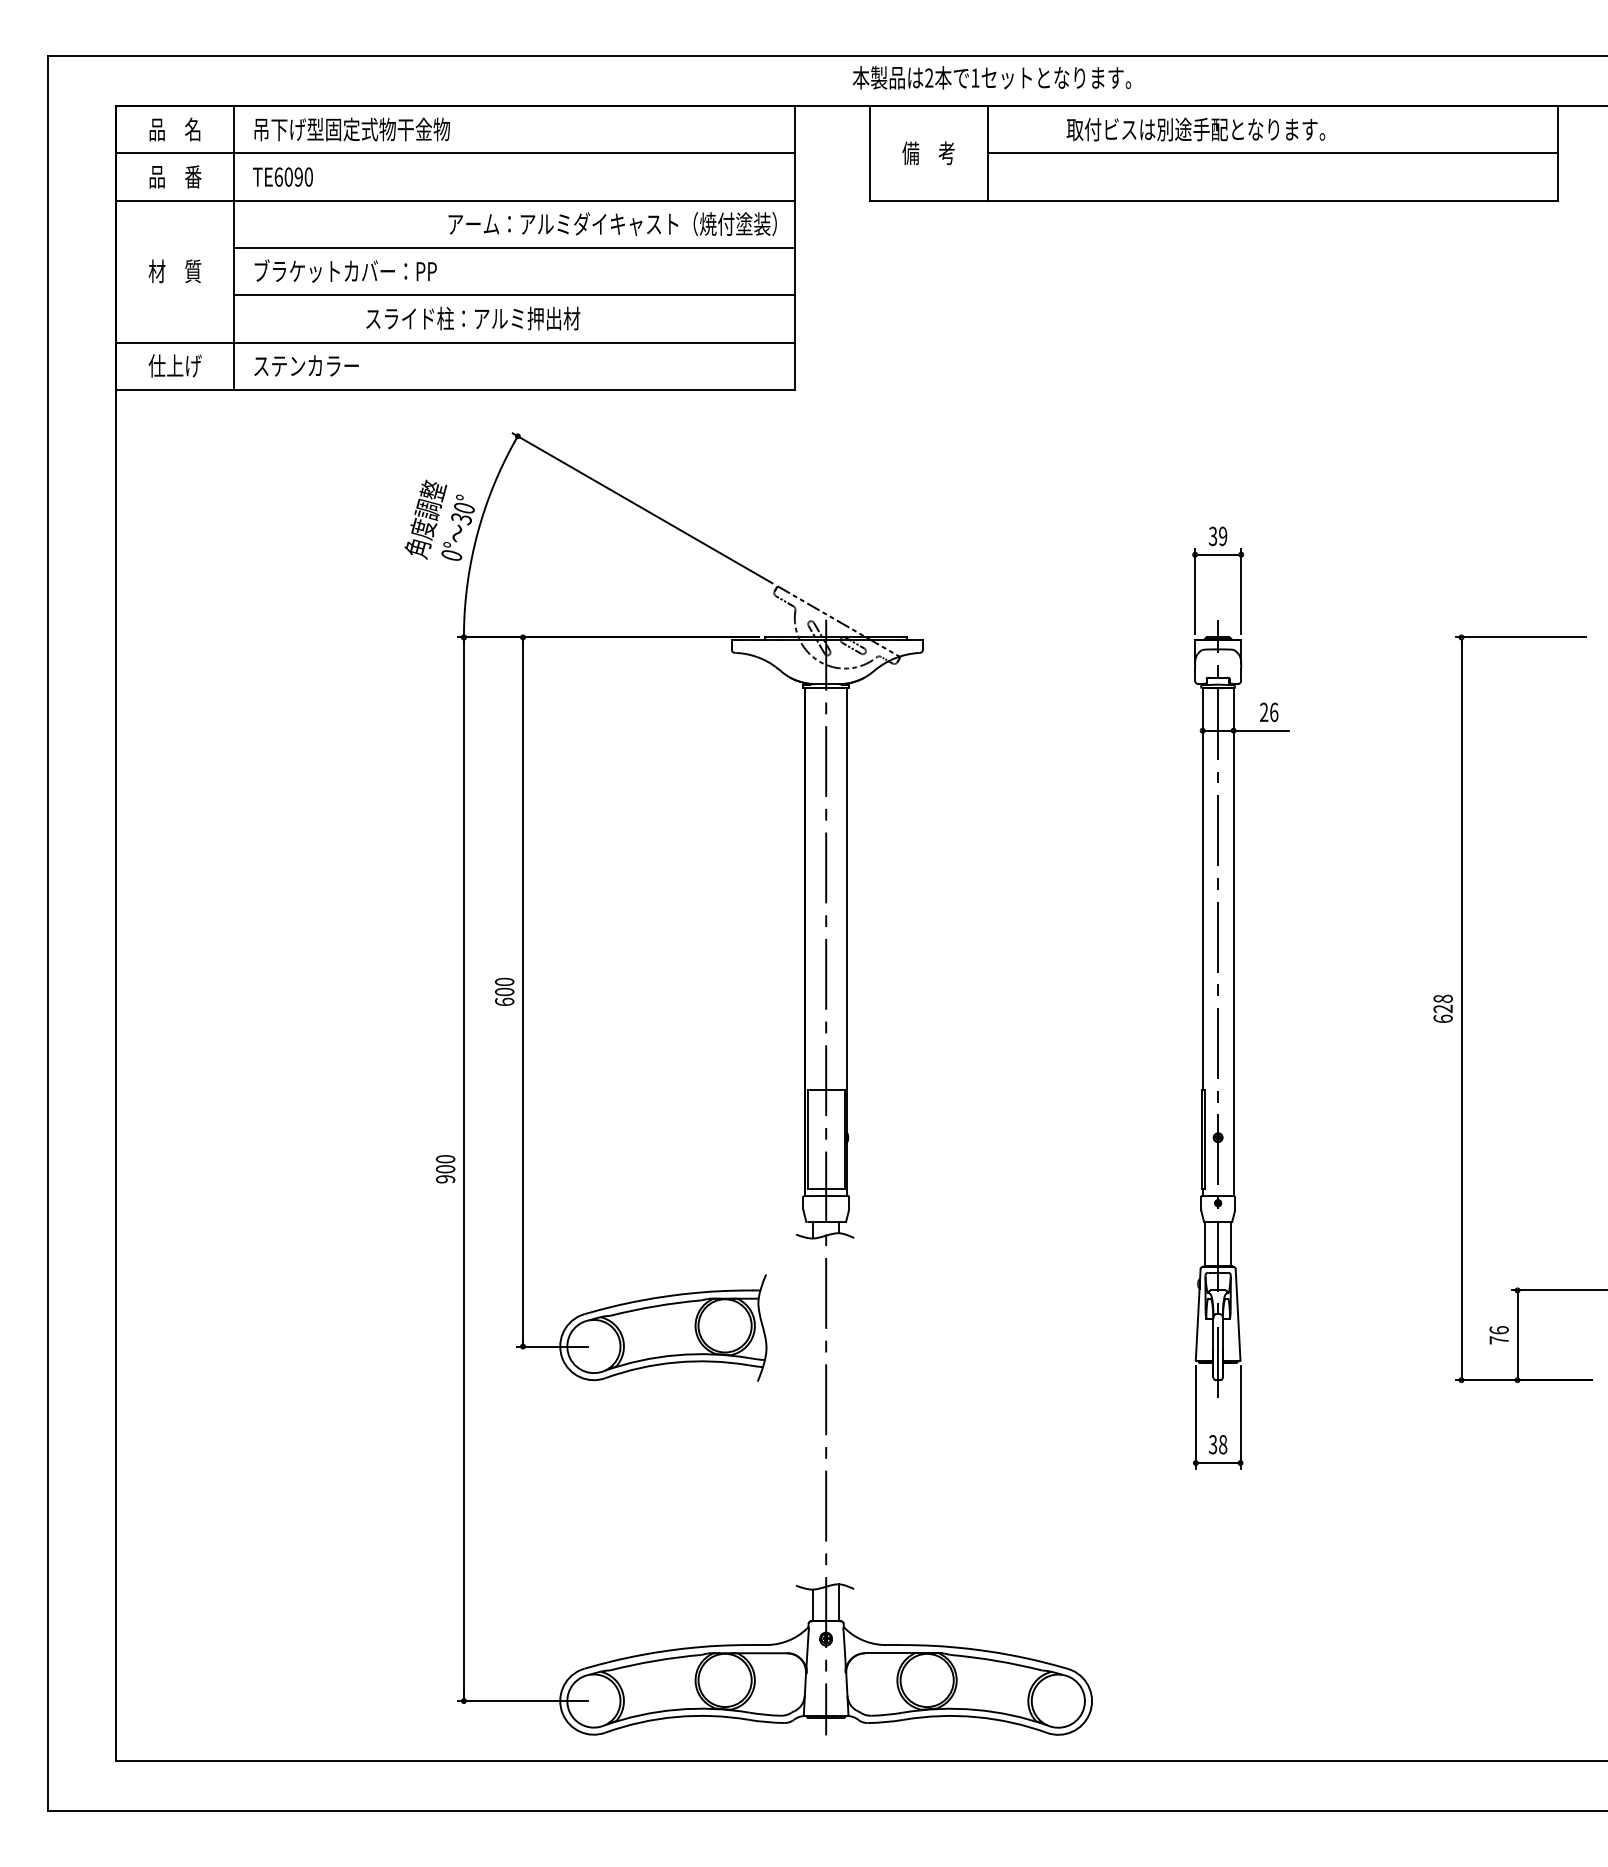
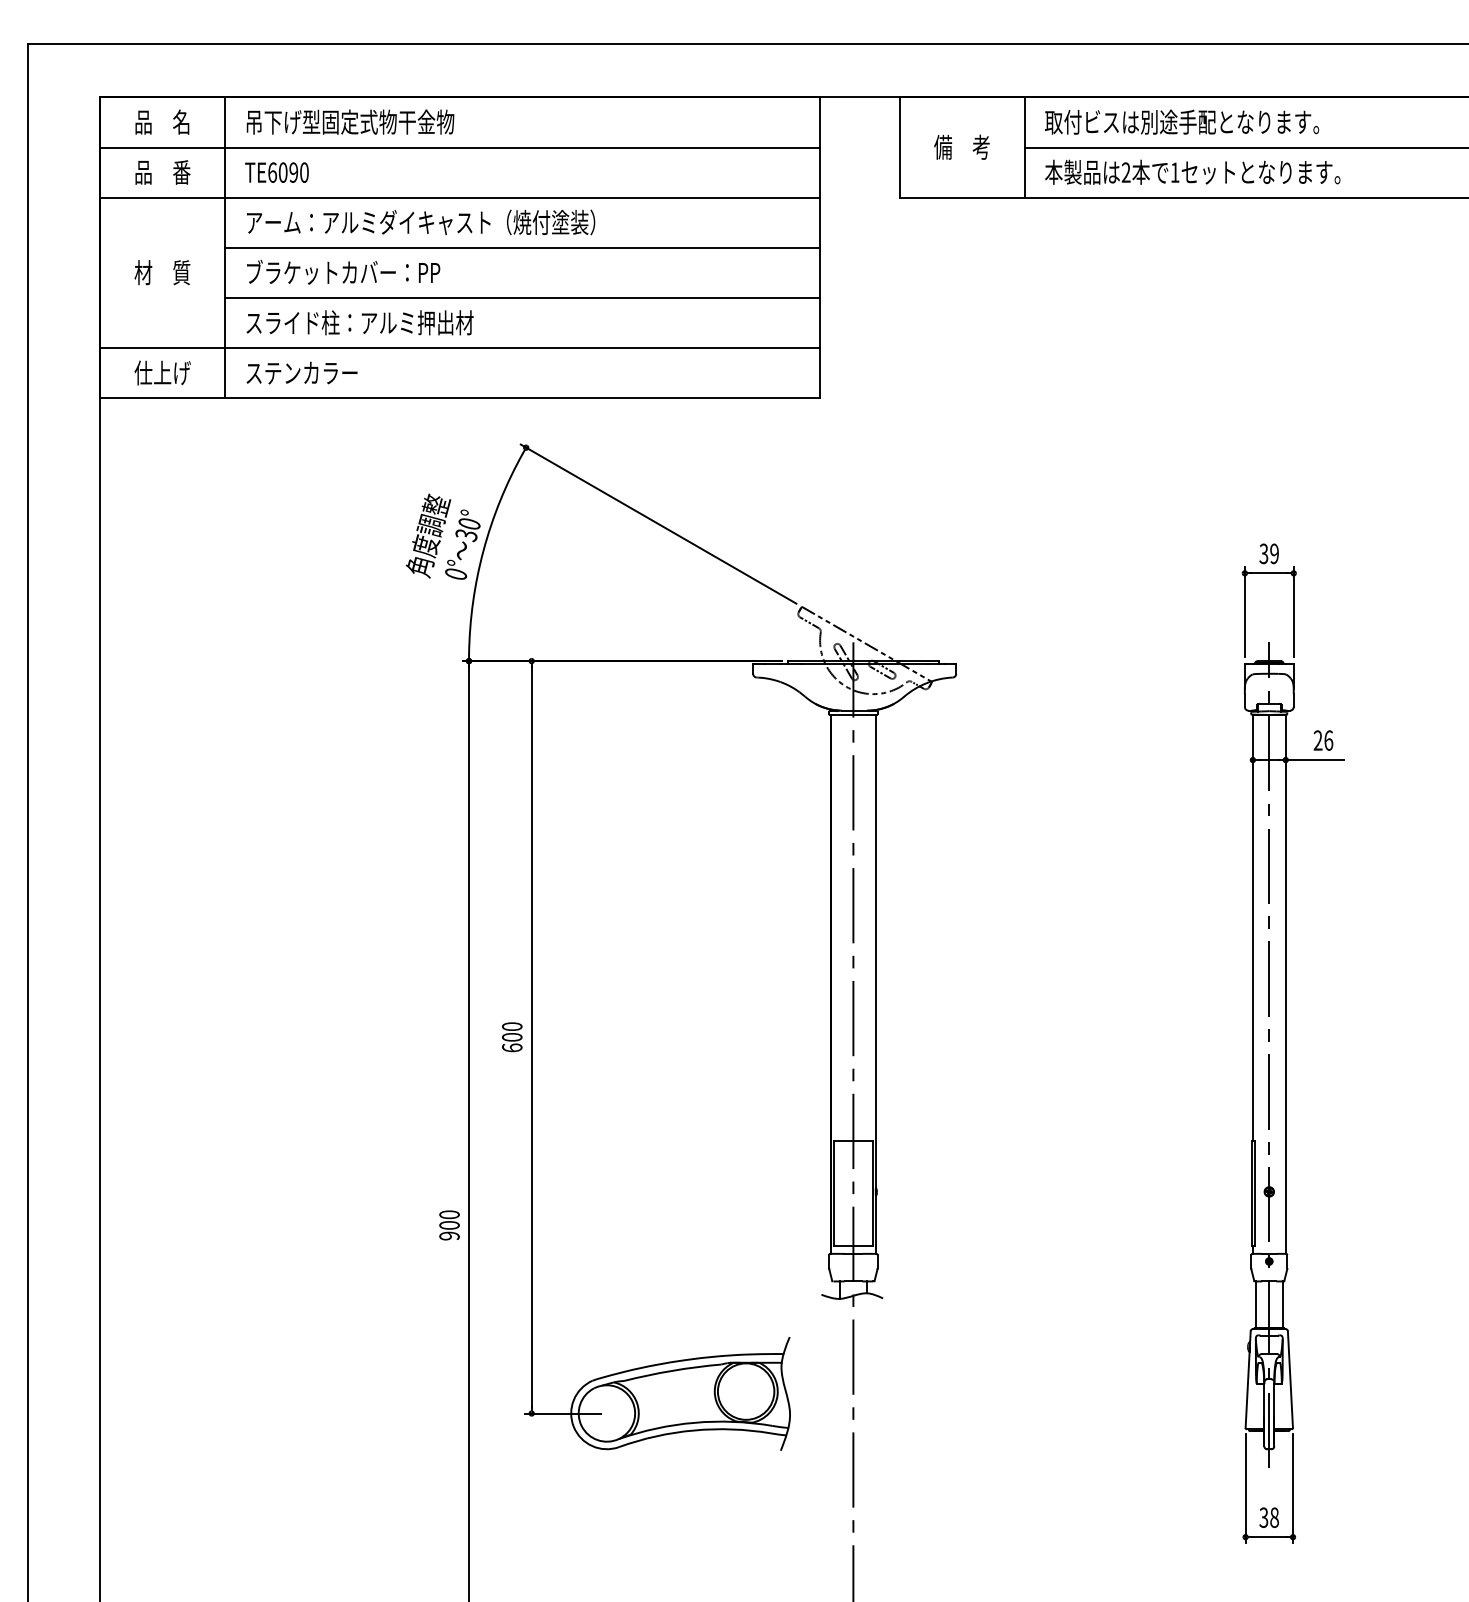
text: (992, 77) -> (1193, 172), moved
text: (1195, 129) -> (1181, 122), moved
text: (612, 223) -> (420, 221), moved
text: (473, 318) -> (360, 322), moved

